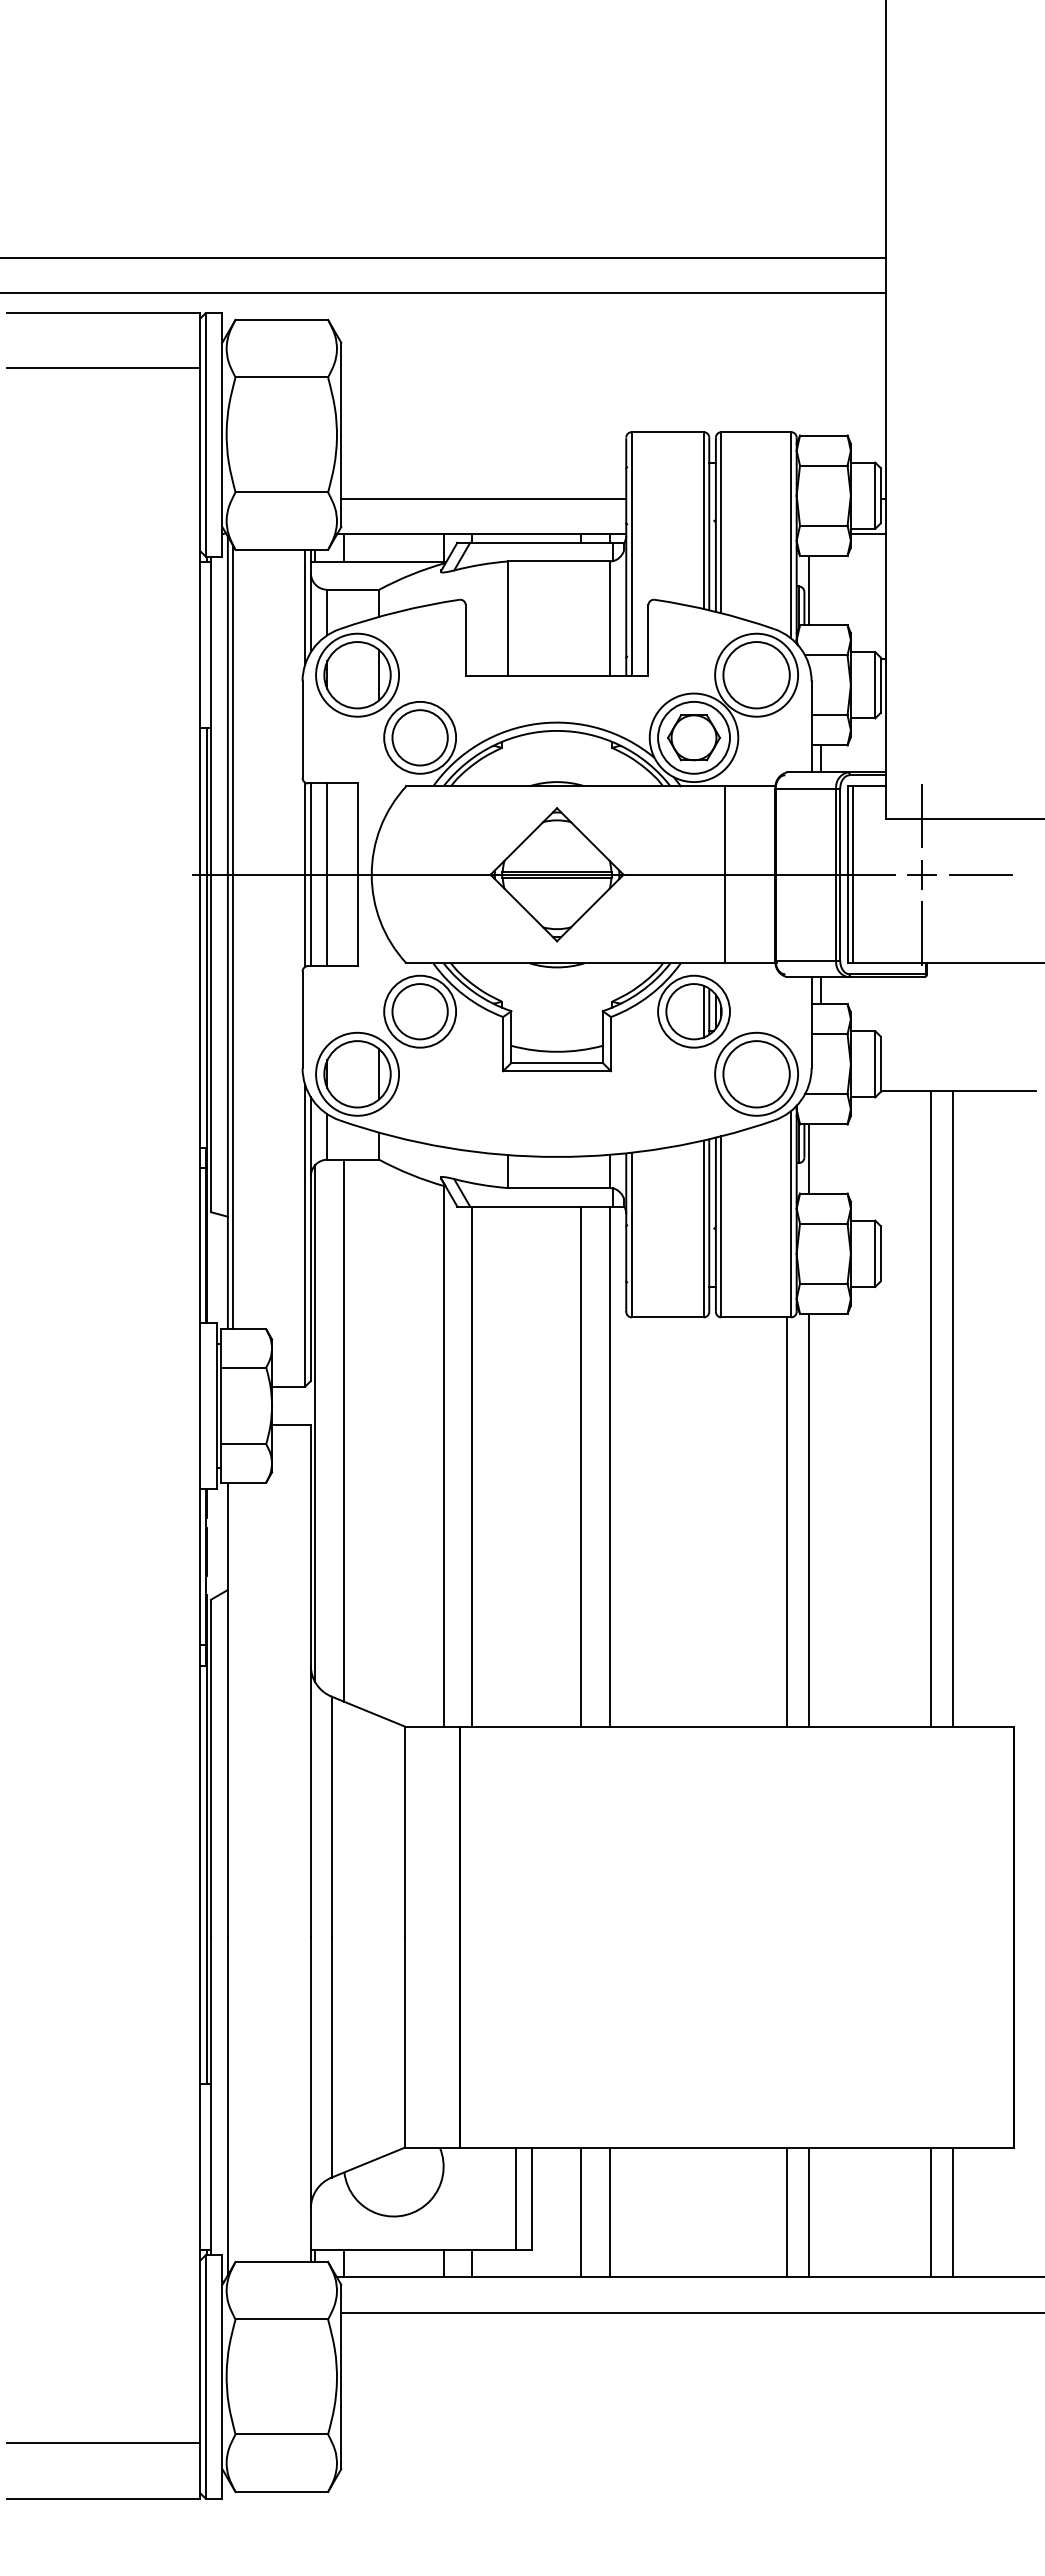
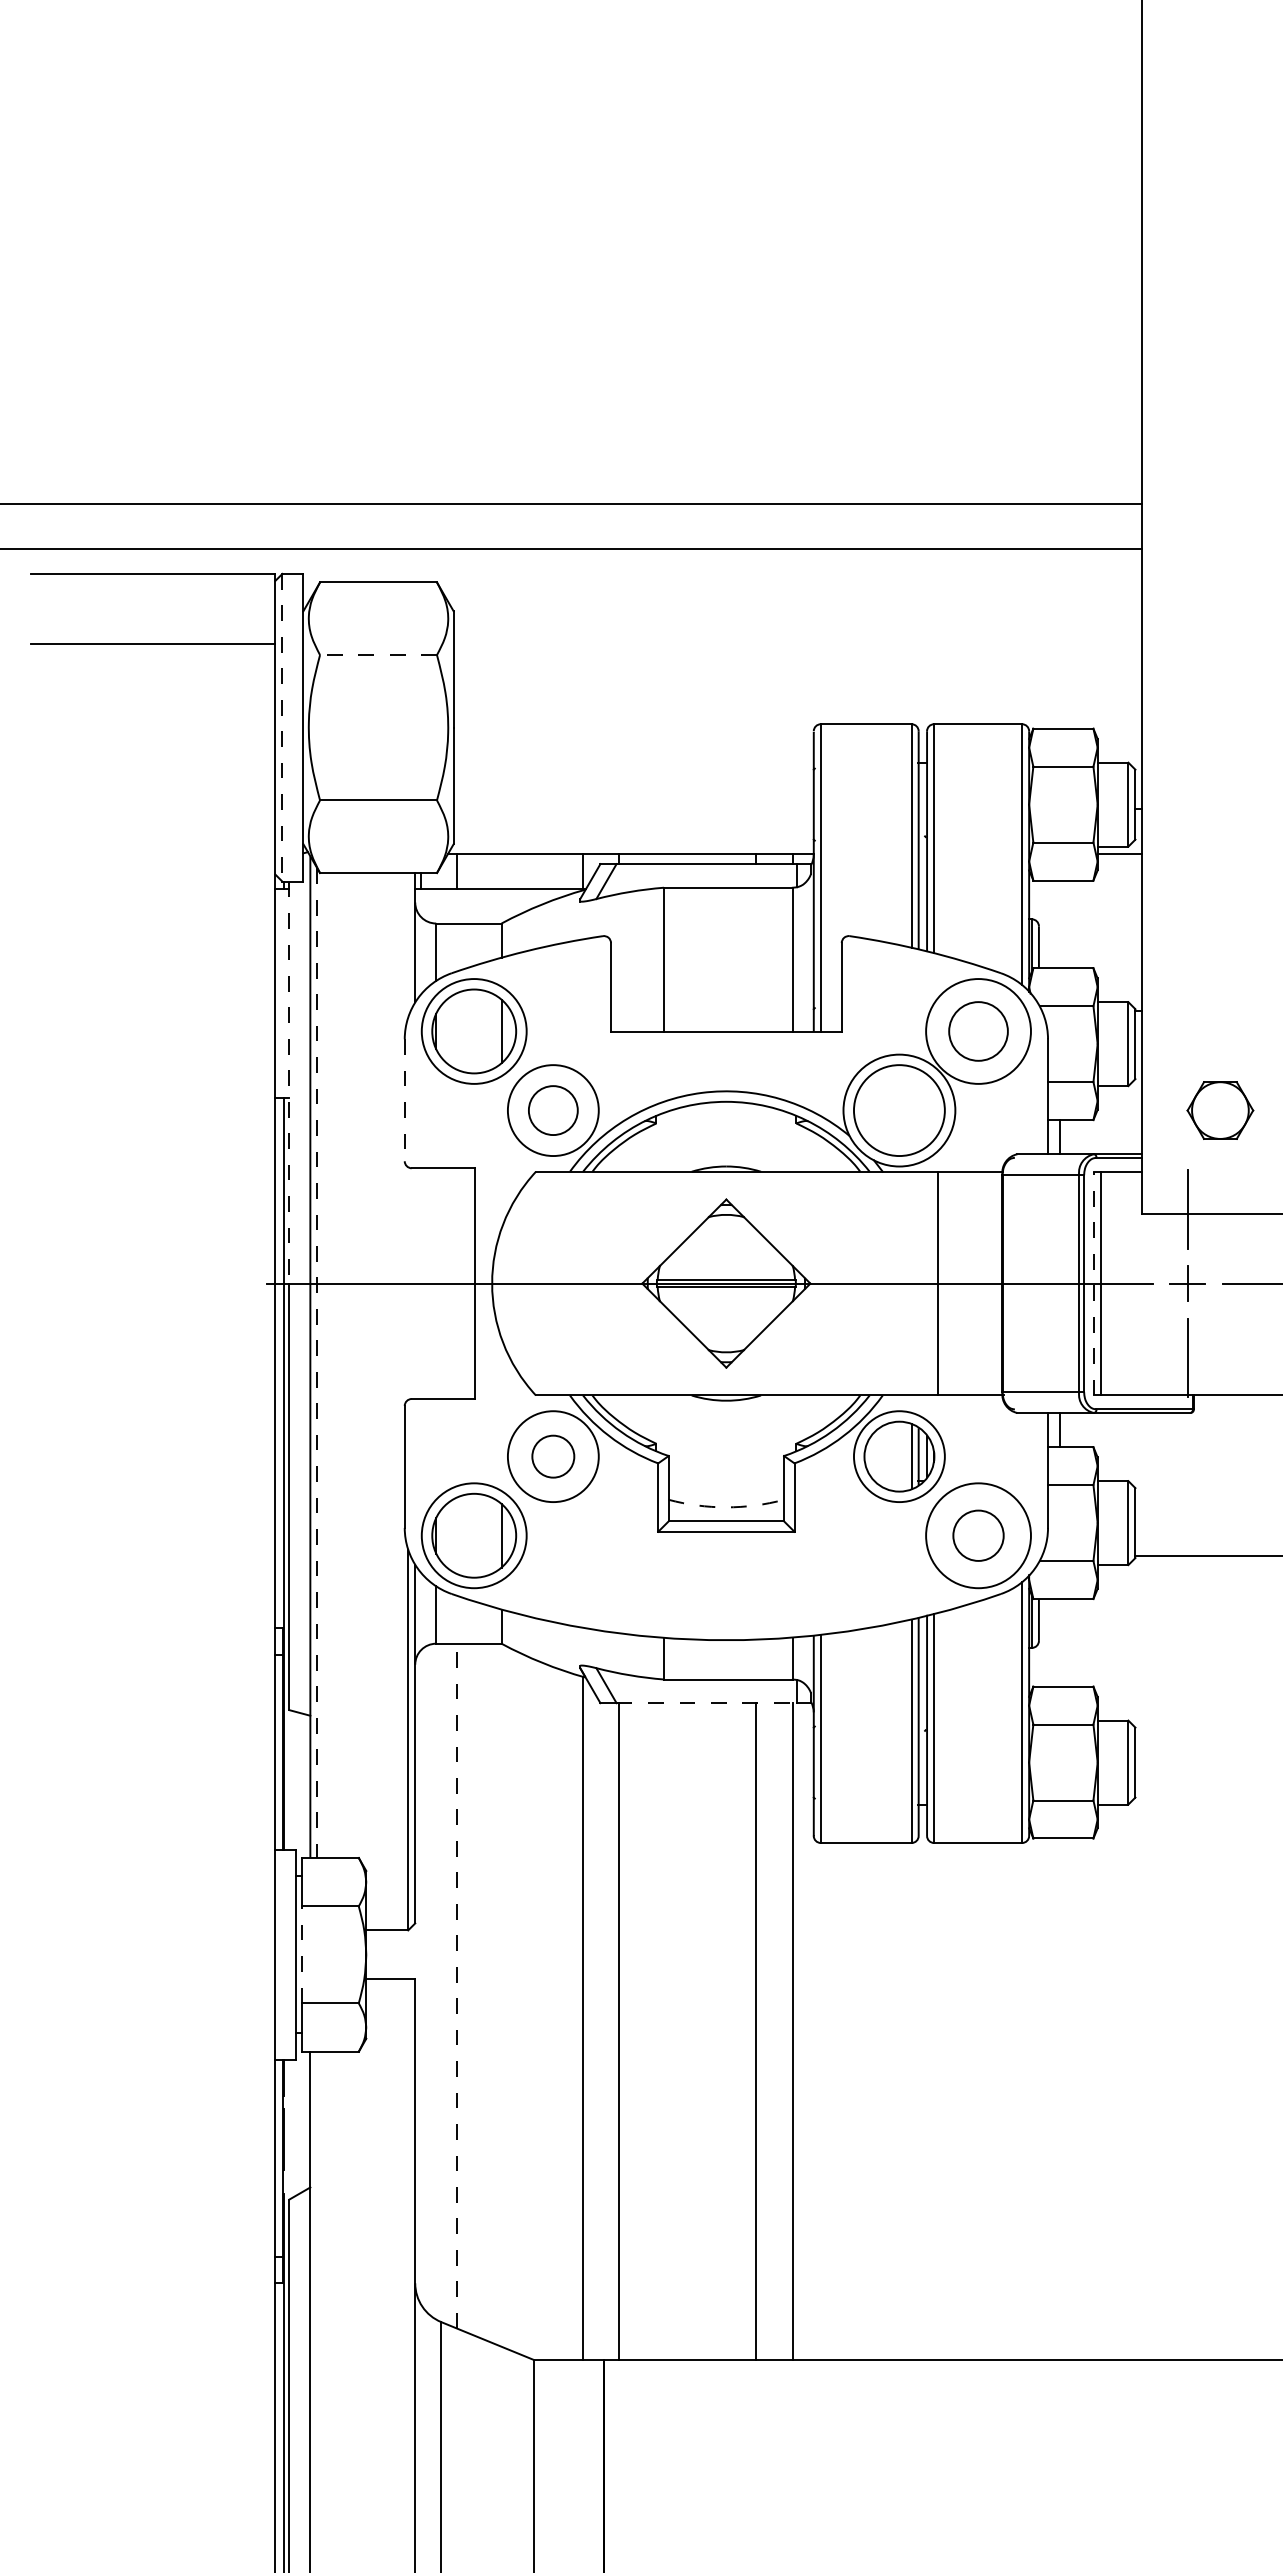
line: (281, 377) -> (378, 655), solid -> dashed
line: (205, 434) -> (282, 727), solid -> dashed
line: (483, 499) -> (633, 809), removed
line: (808, 590) -> (1044, 924), removed
line: (305, 606) -> (408, 944), removed
circle: (756, 675) -> (978, 1031), size x0.7
line: (211, 716) -> (289, 1083), solid -> dashed
line: (302, 730) -> (404, 1101), solid -> dashed
circle: (419, 737) -> (552, 1110), size x0.7
part: (693, 737) -> (1219, 1110), moved
line: (305, 874) -> (408, 1283), removed
line: (310, 874) -> (414, 1283), removed
line: (327, 874) -> (436, 1283), removed
line: (847, 874) -> (1093, 1283), solid -> dashed
line: (233, 937) -> (317, 1362), solid -> dashed
circle: (419, 1011) -> (552, 1456), size x0.6
arc: (557, 1051) -> (726, 1506), solid -> dashed
circle: (756, 1074) -> (978, 1536), size x0.6
line: (808, 1158) -> (1044, 1642), removed
line: (542, 1206) -> (707, 1702), solid -> dashed
line: (221, 1405) -> (302, 1954), solid -> dashed
line: (930, 1408) -> (1198, 1958), removed
line: (952, 1408) -> (1226, 1958), removed
line: (315, 1423) -> (421, 1977), removed
line: (344, 1430) -> (457, 1985), solid -> dashed
line: (808, 1519) -> (1044, 2098), removed
line: (786, 1521) -> (1016, 2100), removed

